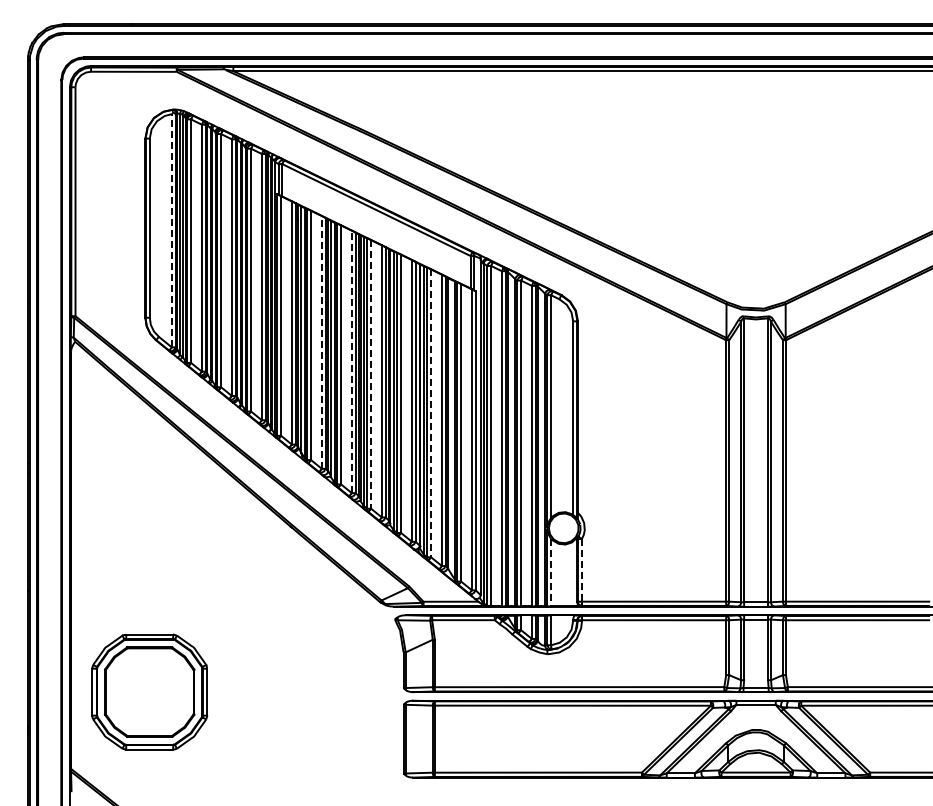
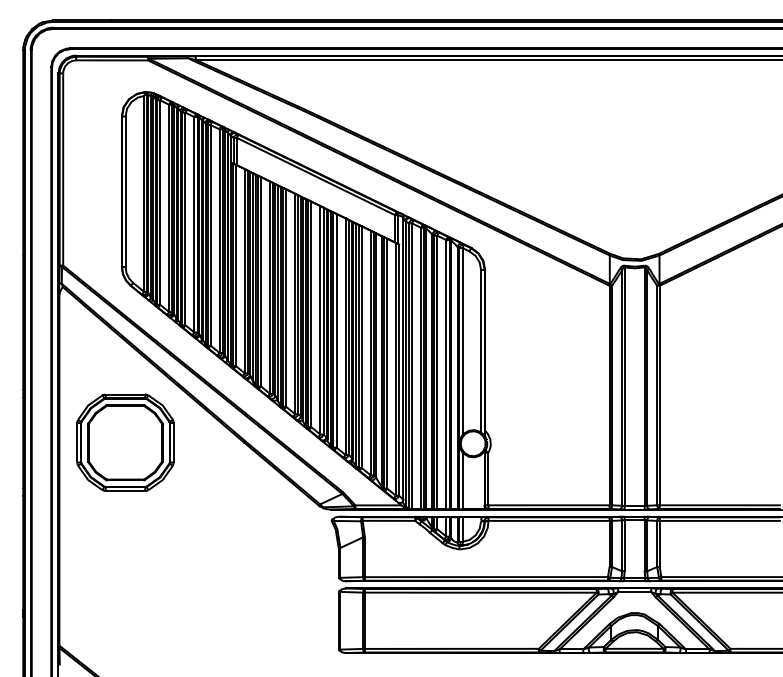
line: (171, 230) -> (143, 193), dashed -> solid
line: (321, 341) -> (269, 286), dashed -> solid
line: (351, 361) -> (294, 303), dashed -> solid
line: (371, 374) -> (311, 314), dashed -> solid
line: (431, 413) -> (362, 347), dashed -> solid
line: (582, 570) -> (488, 479), dashed -> solid
line: (551, 572) -> (462, 480), dashed -> solid
part: (149, 691) -> (125, 442), moved

